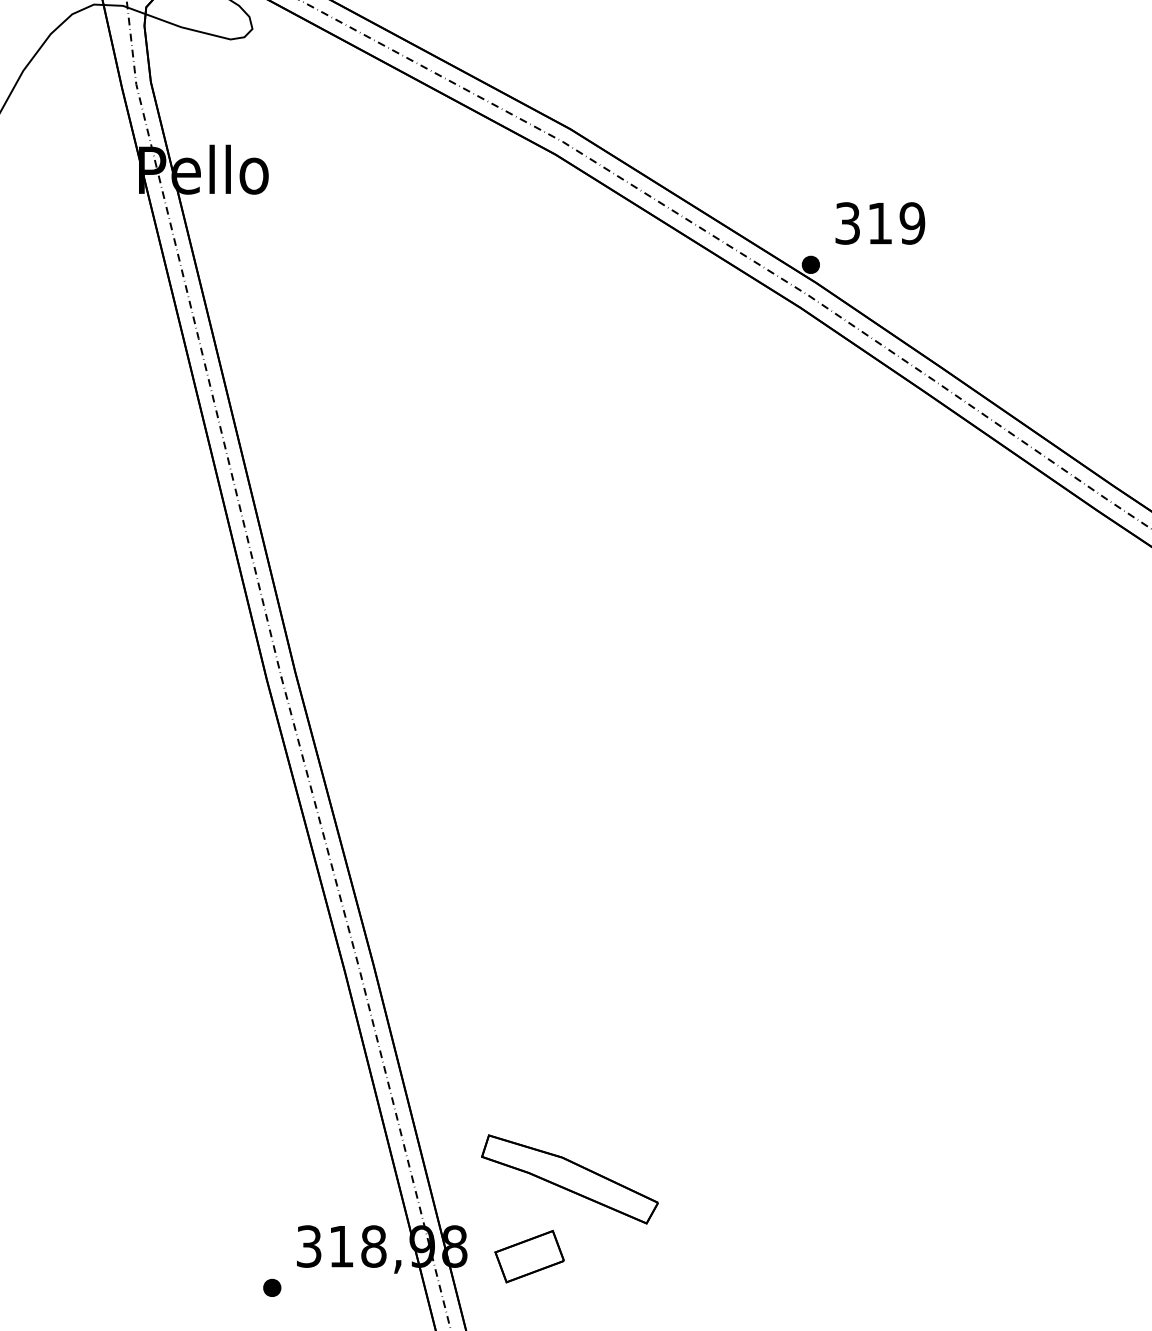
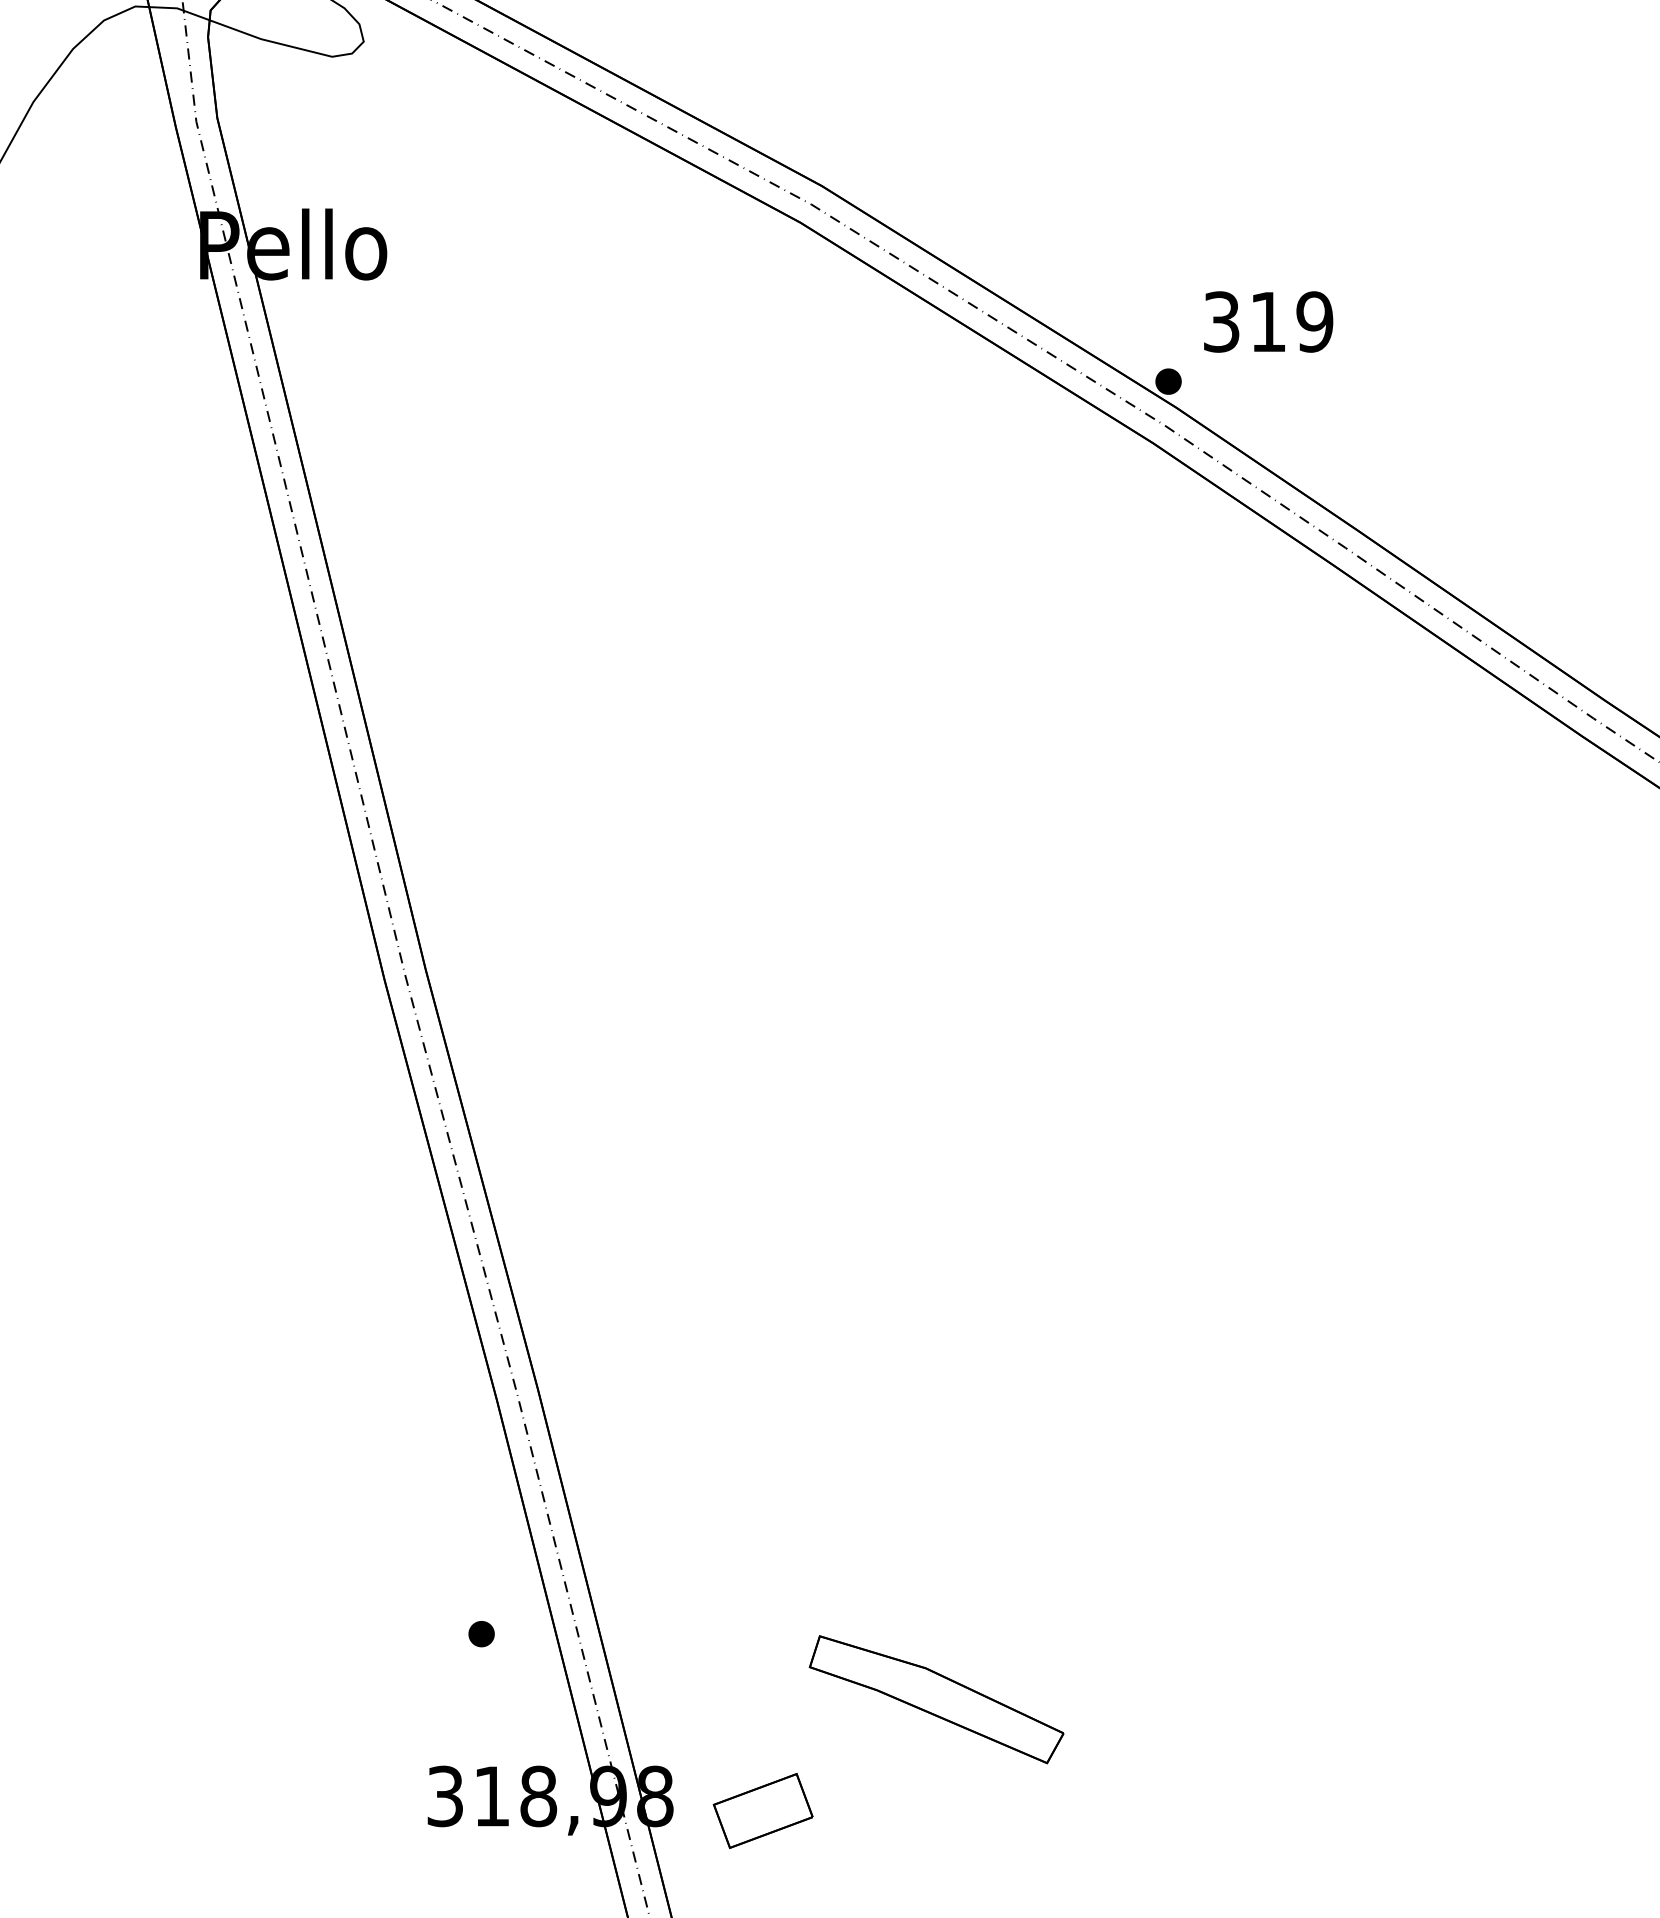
part: (569, 1179) -> (935, 1699), moved
part: (272, 1287) -> (481, 1633), moved

